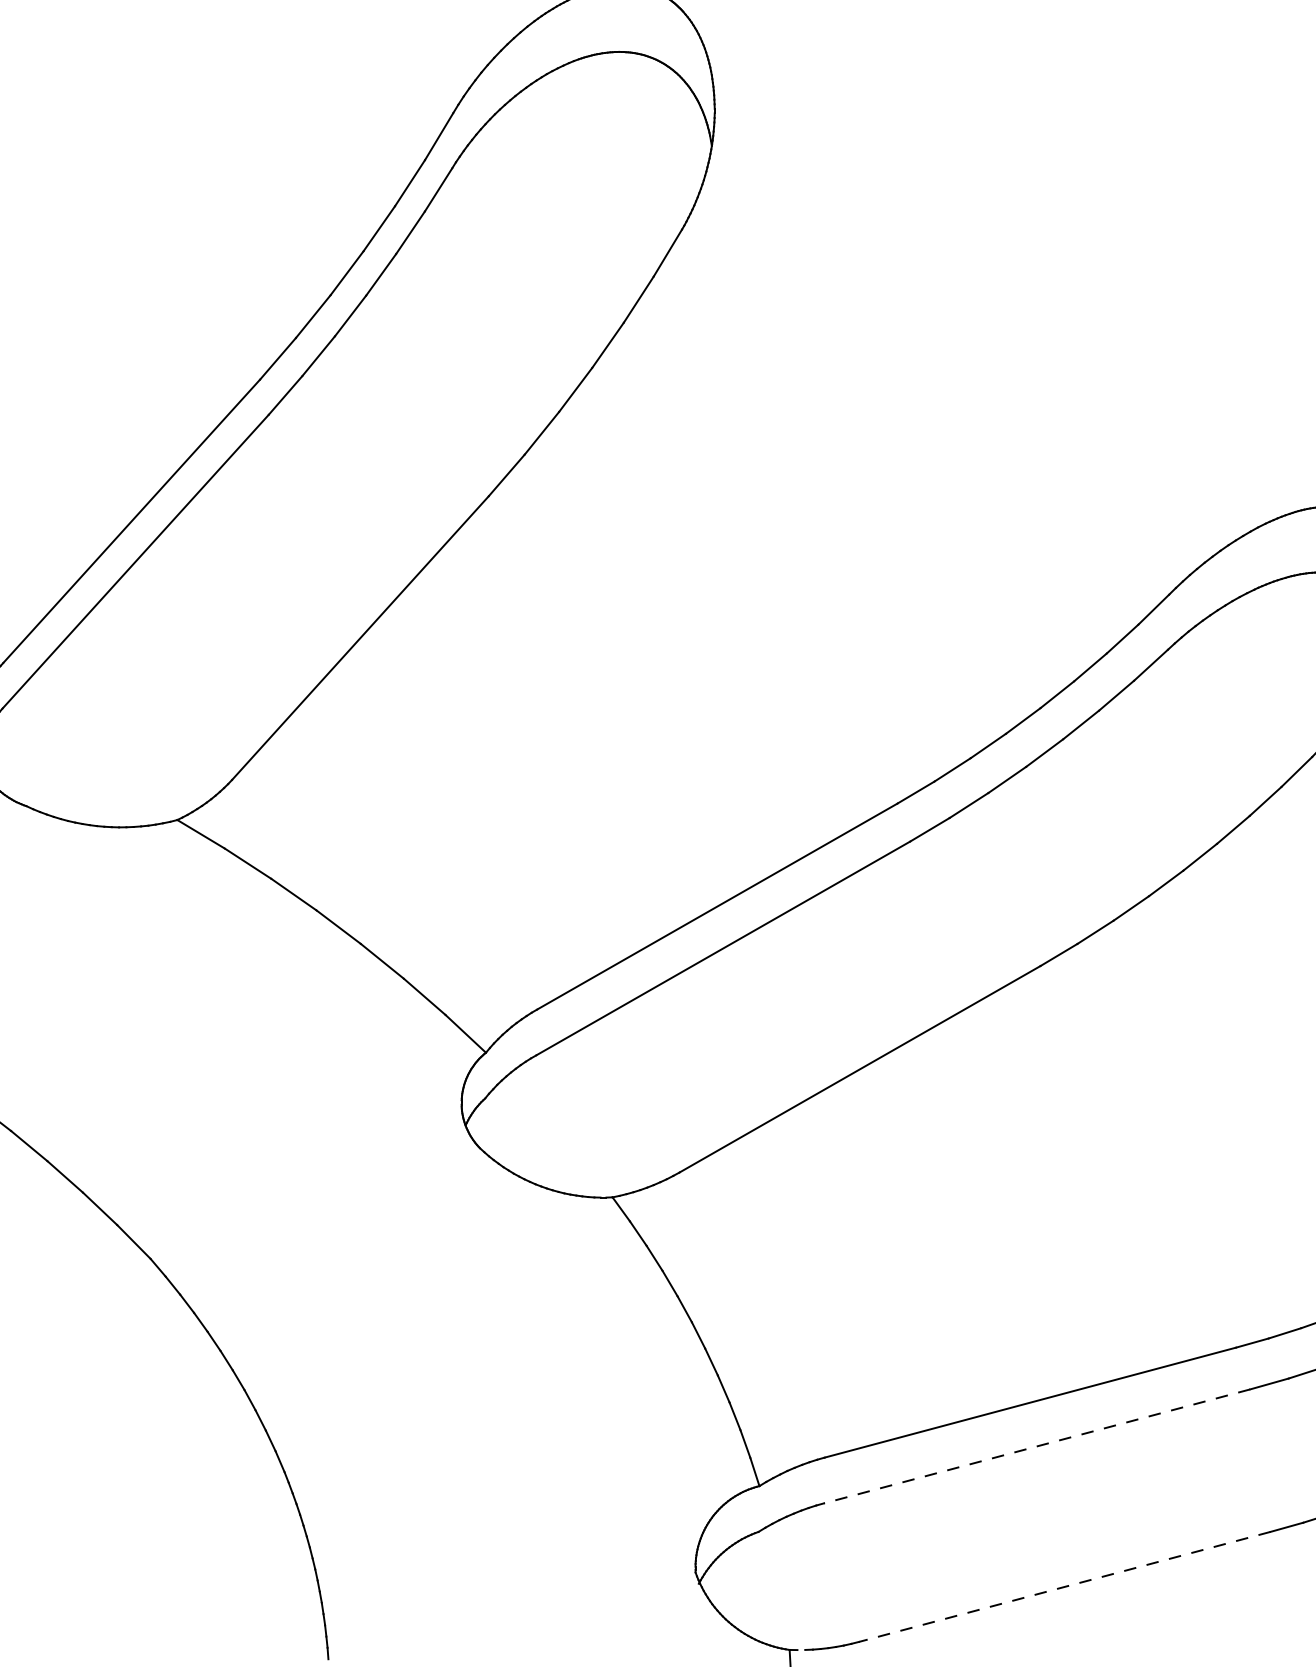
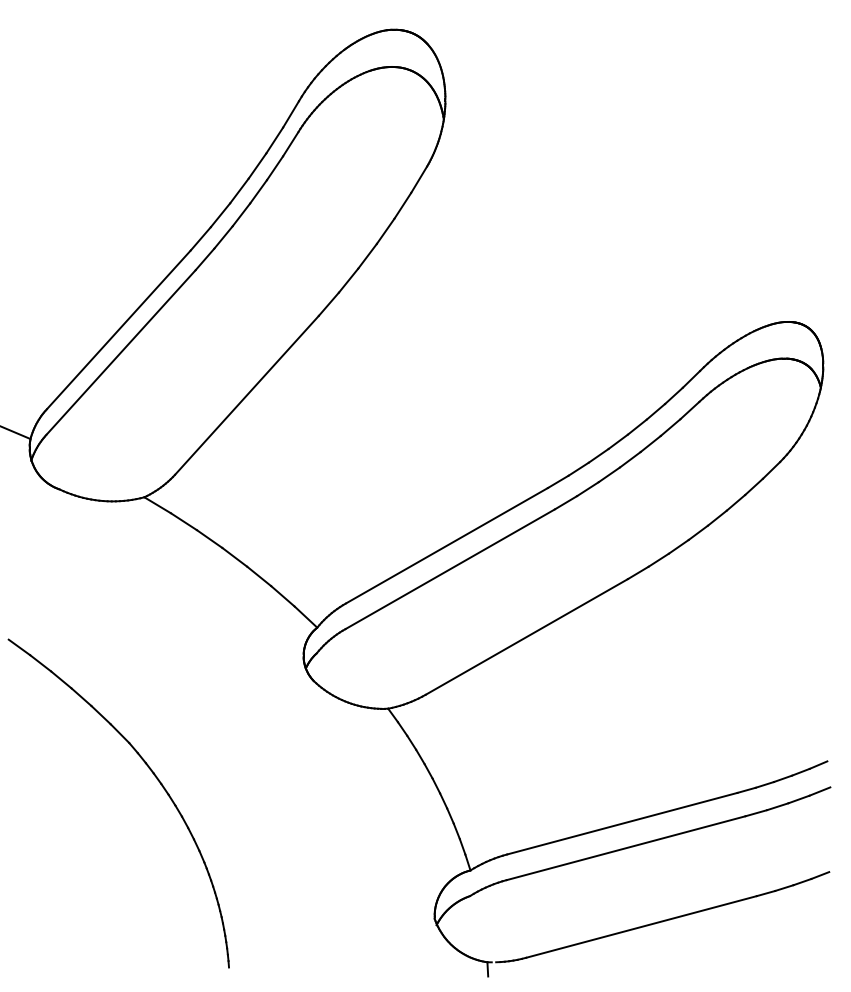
line: (1037, 1446) -> (626, 848), dashed -> solid
line: (1064, 1587) -> (641, 927), dashed -> solid

